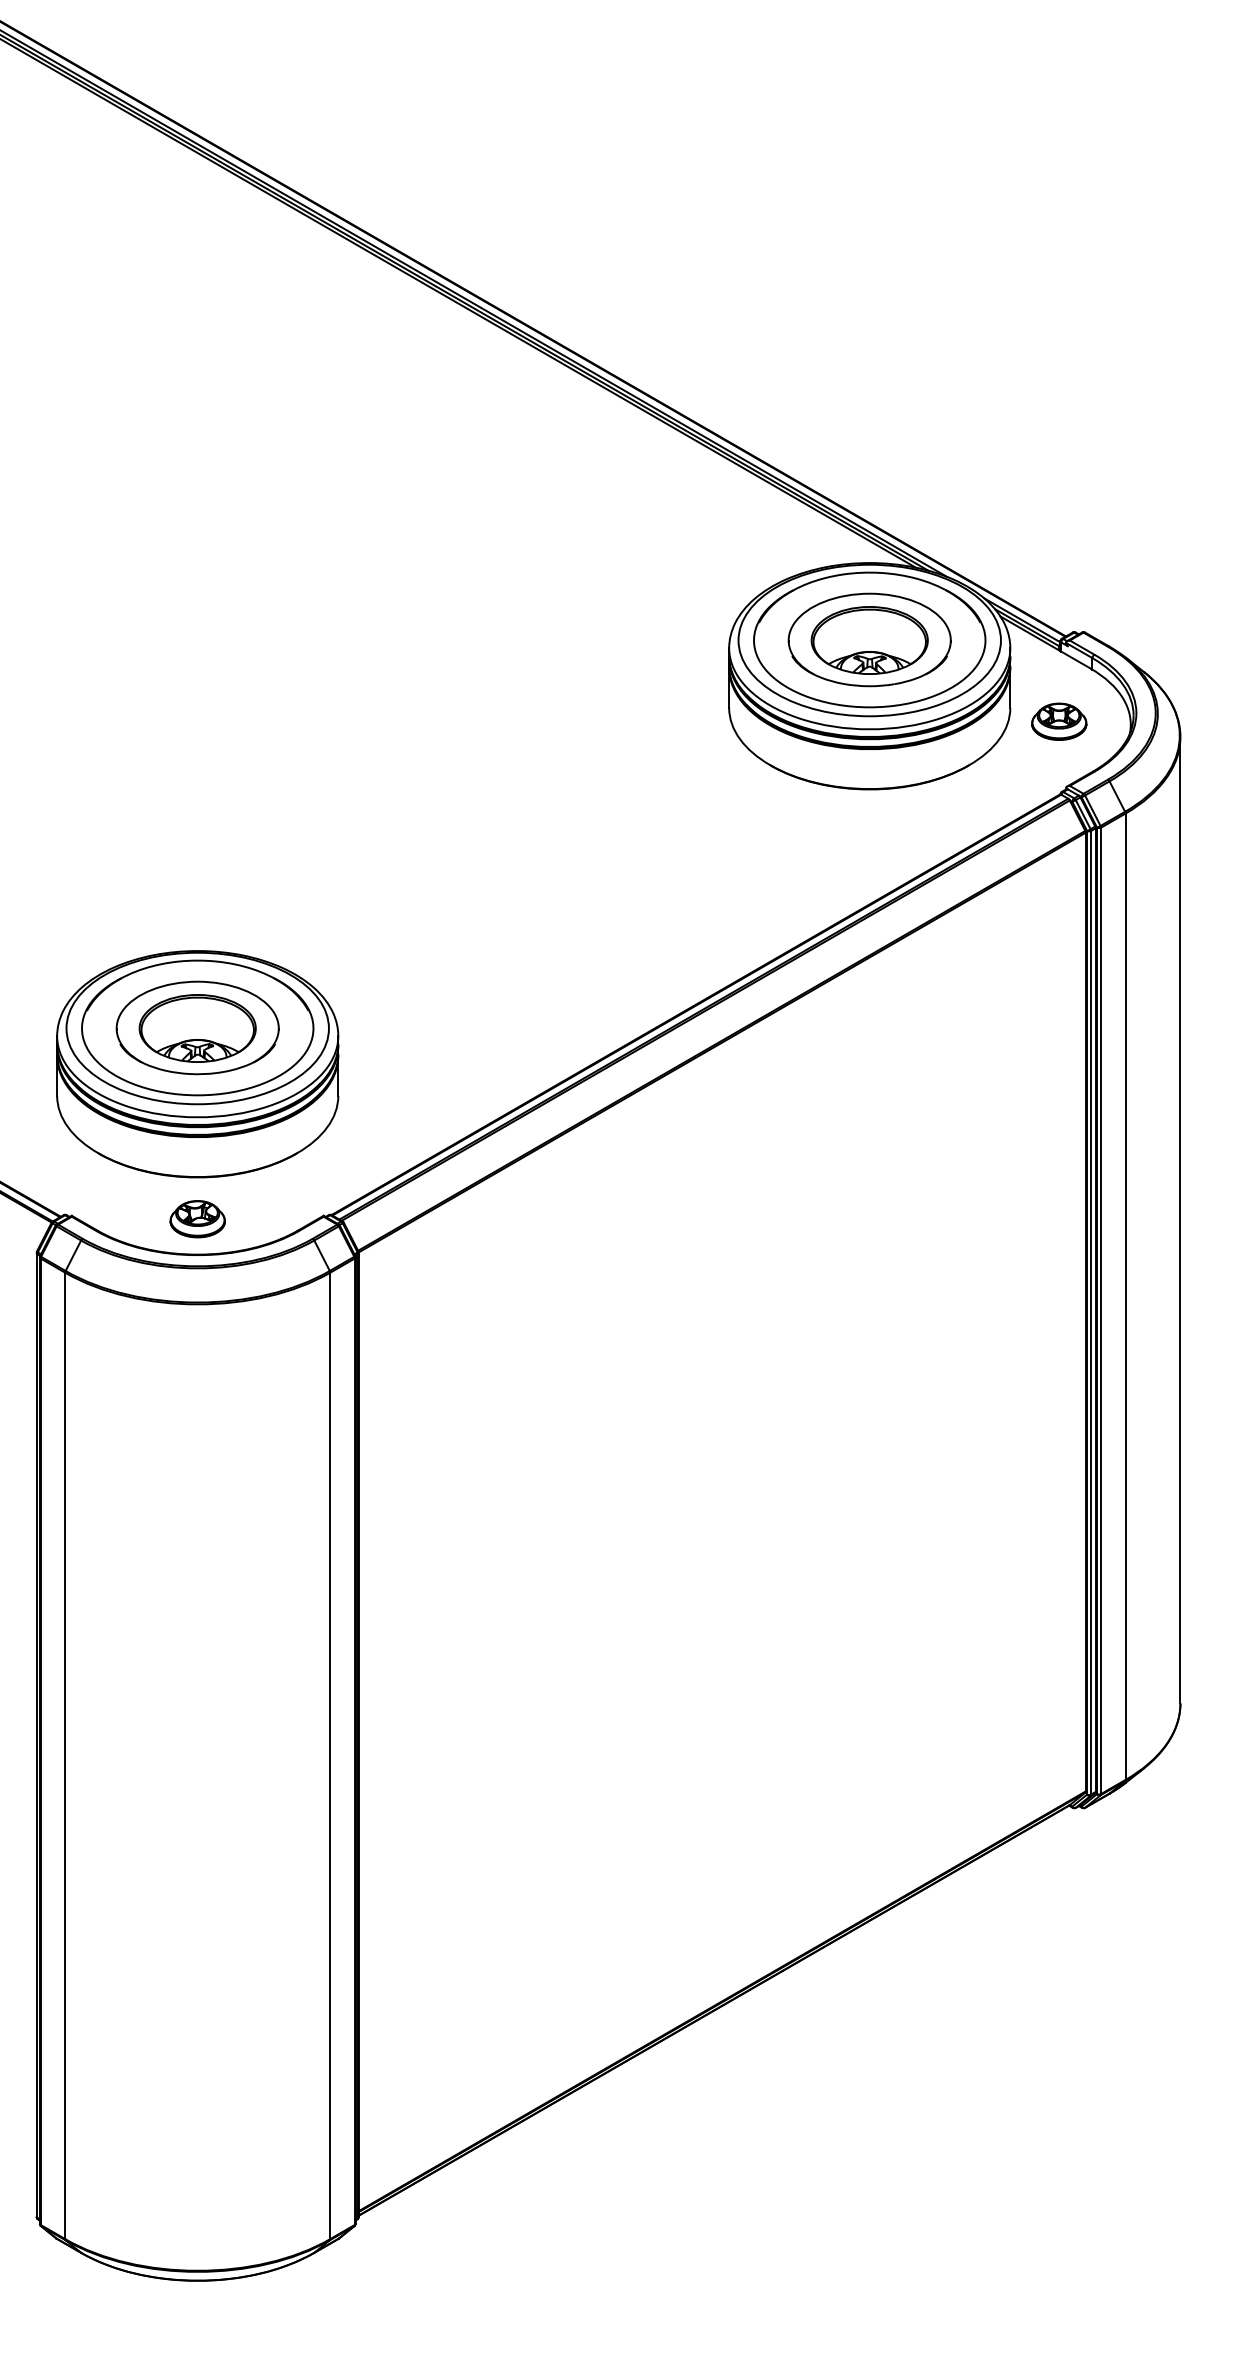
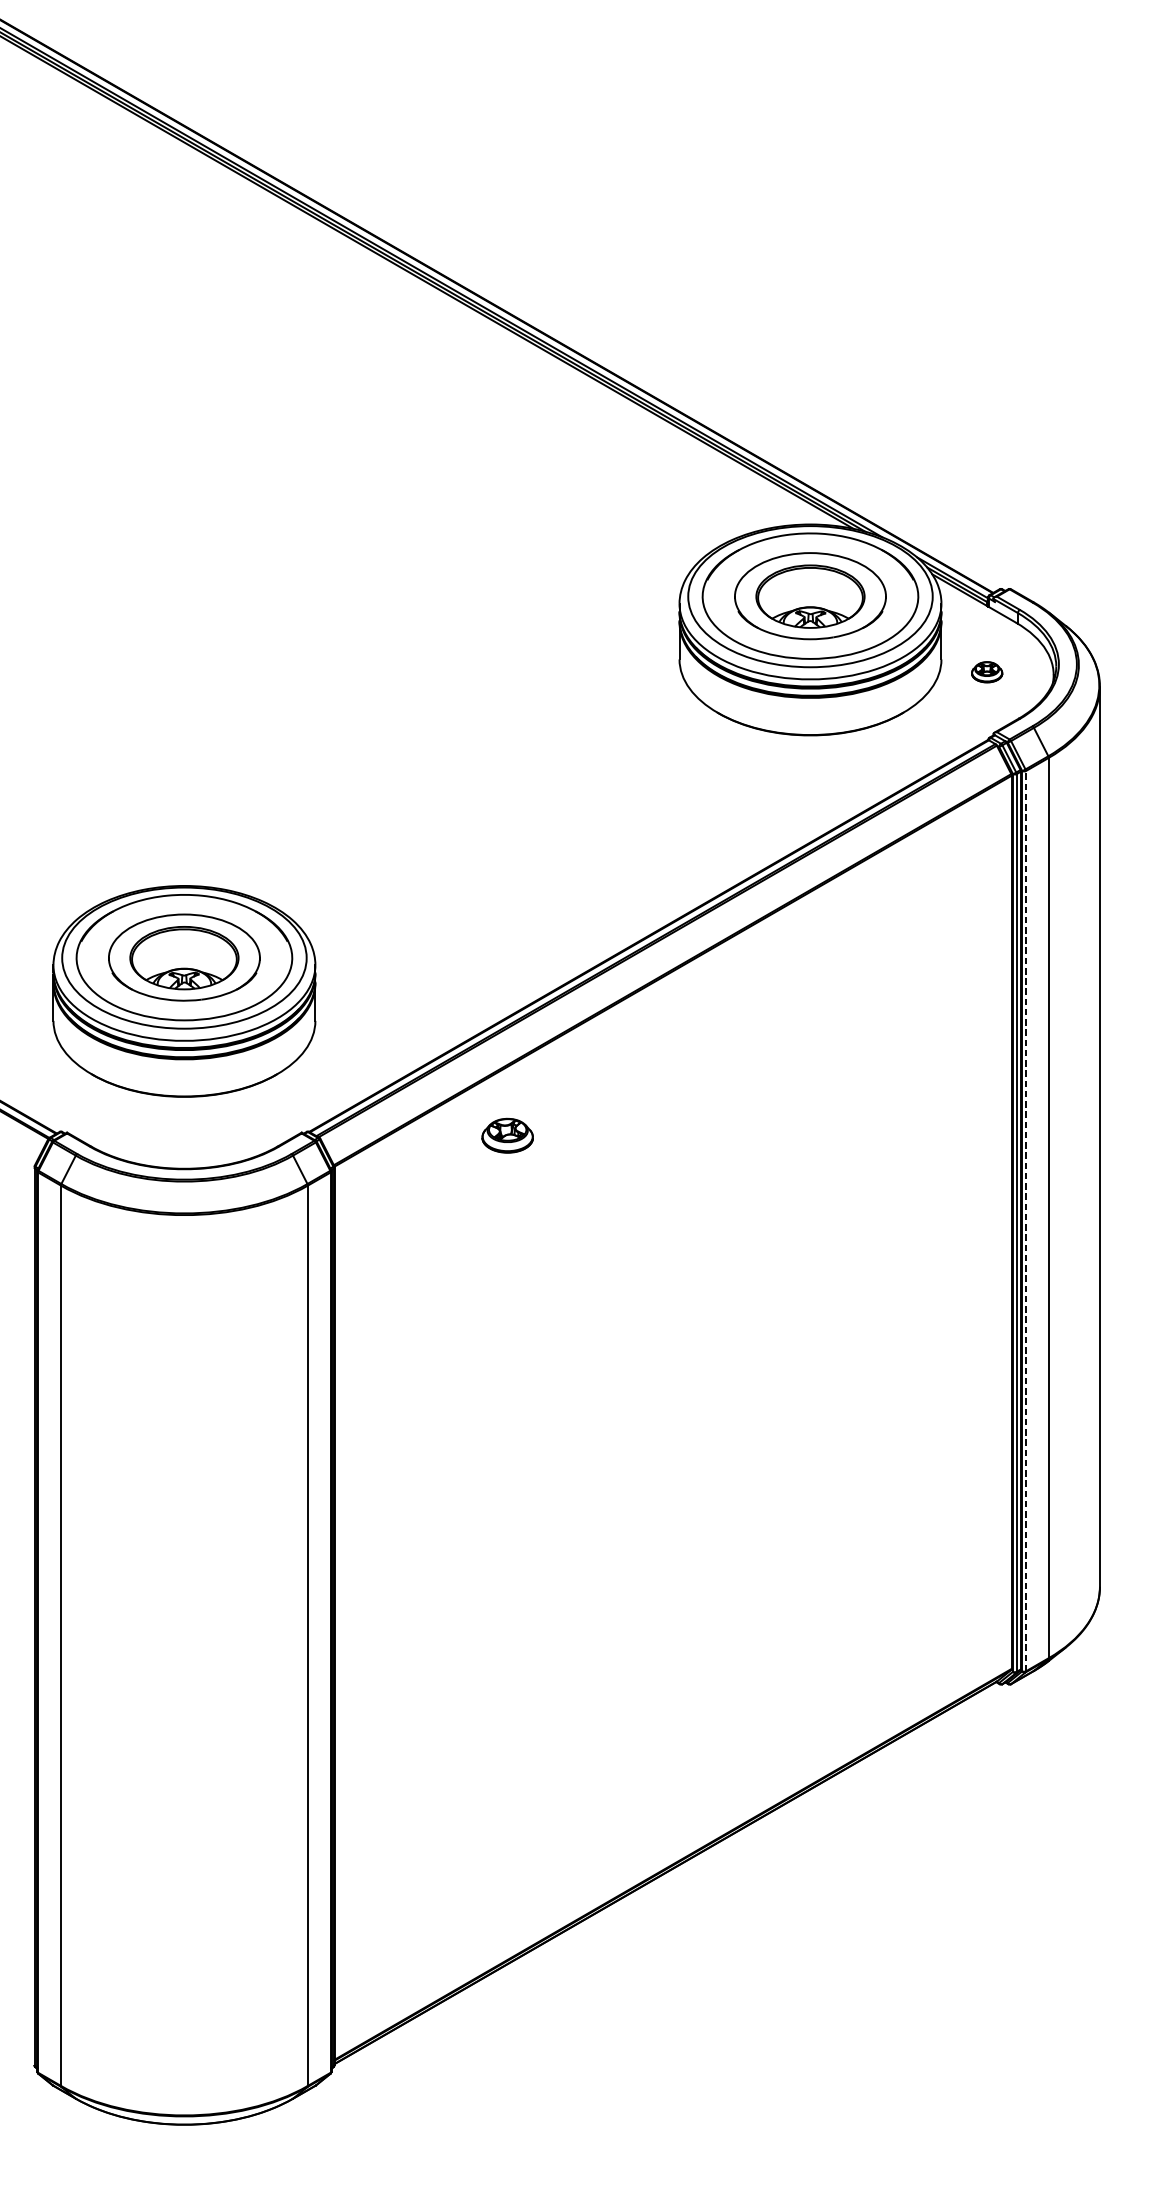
part: (1059, 721) -> (987, 672), size x0.6
part: (197, 1219) -> (507, 1136), moved
line: (1101, 1310) -> (1026, 1220), solid -> dashed

